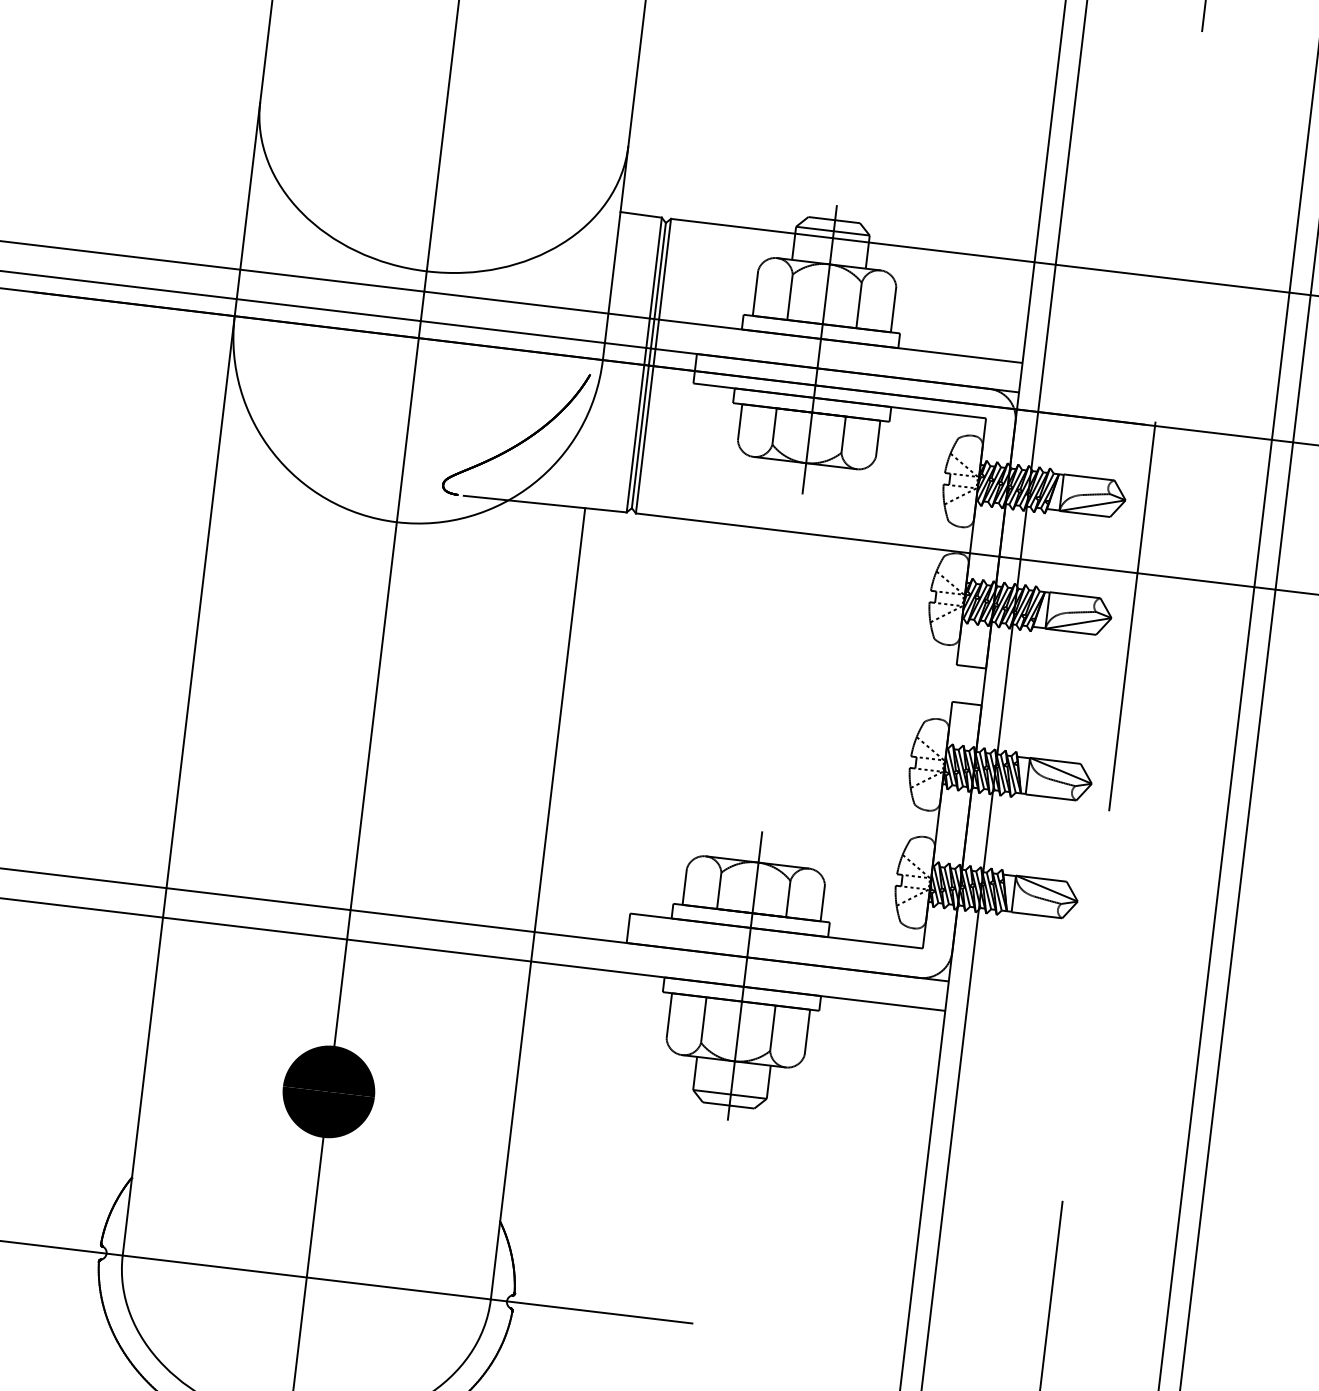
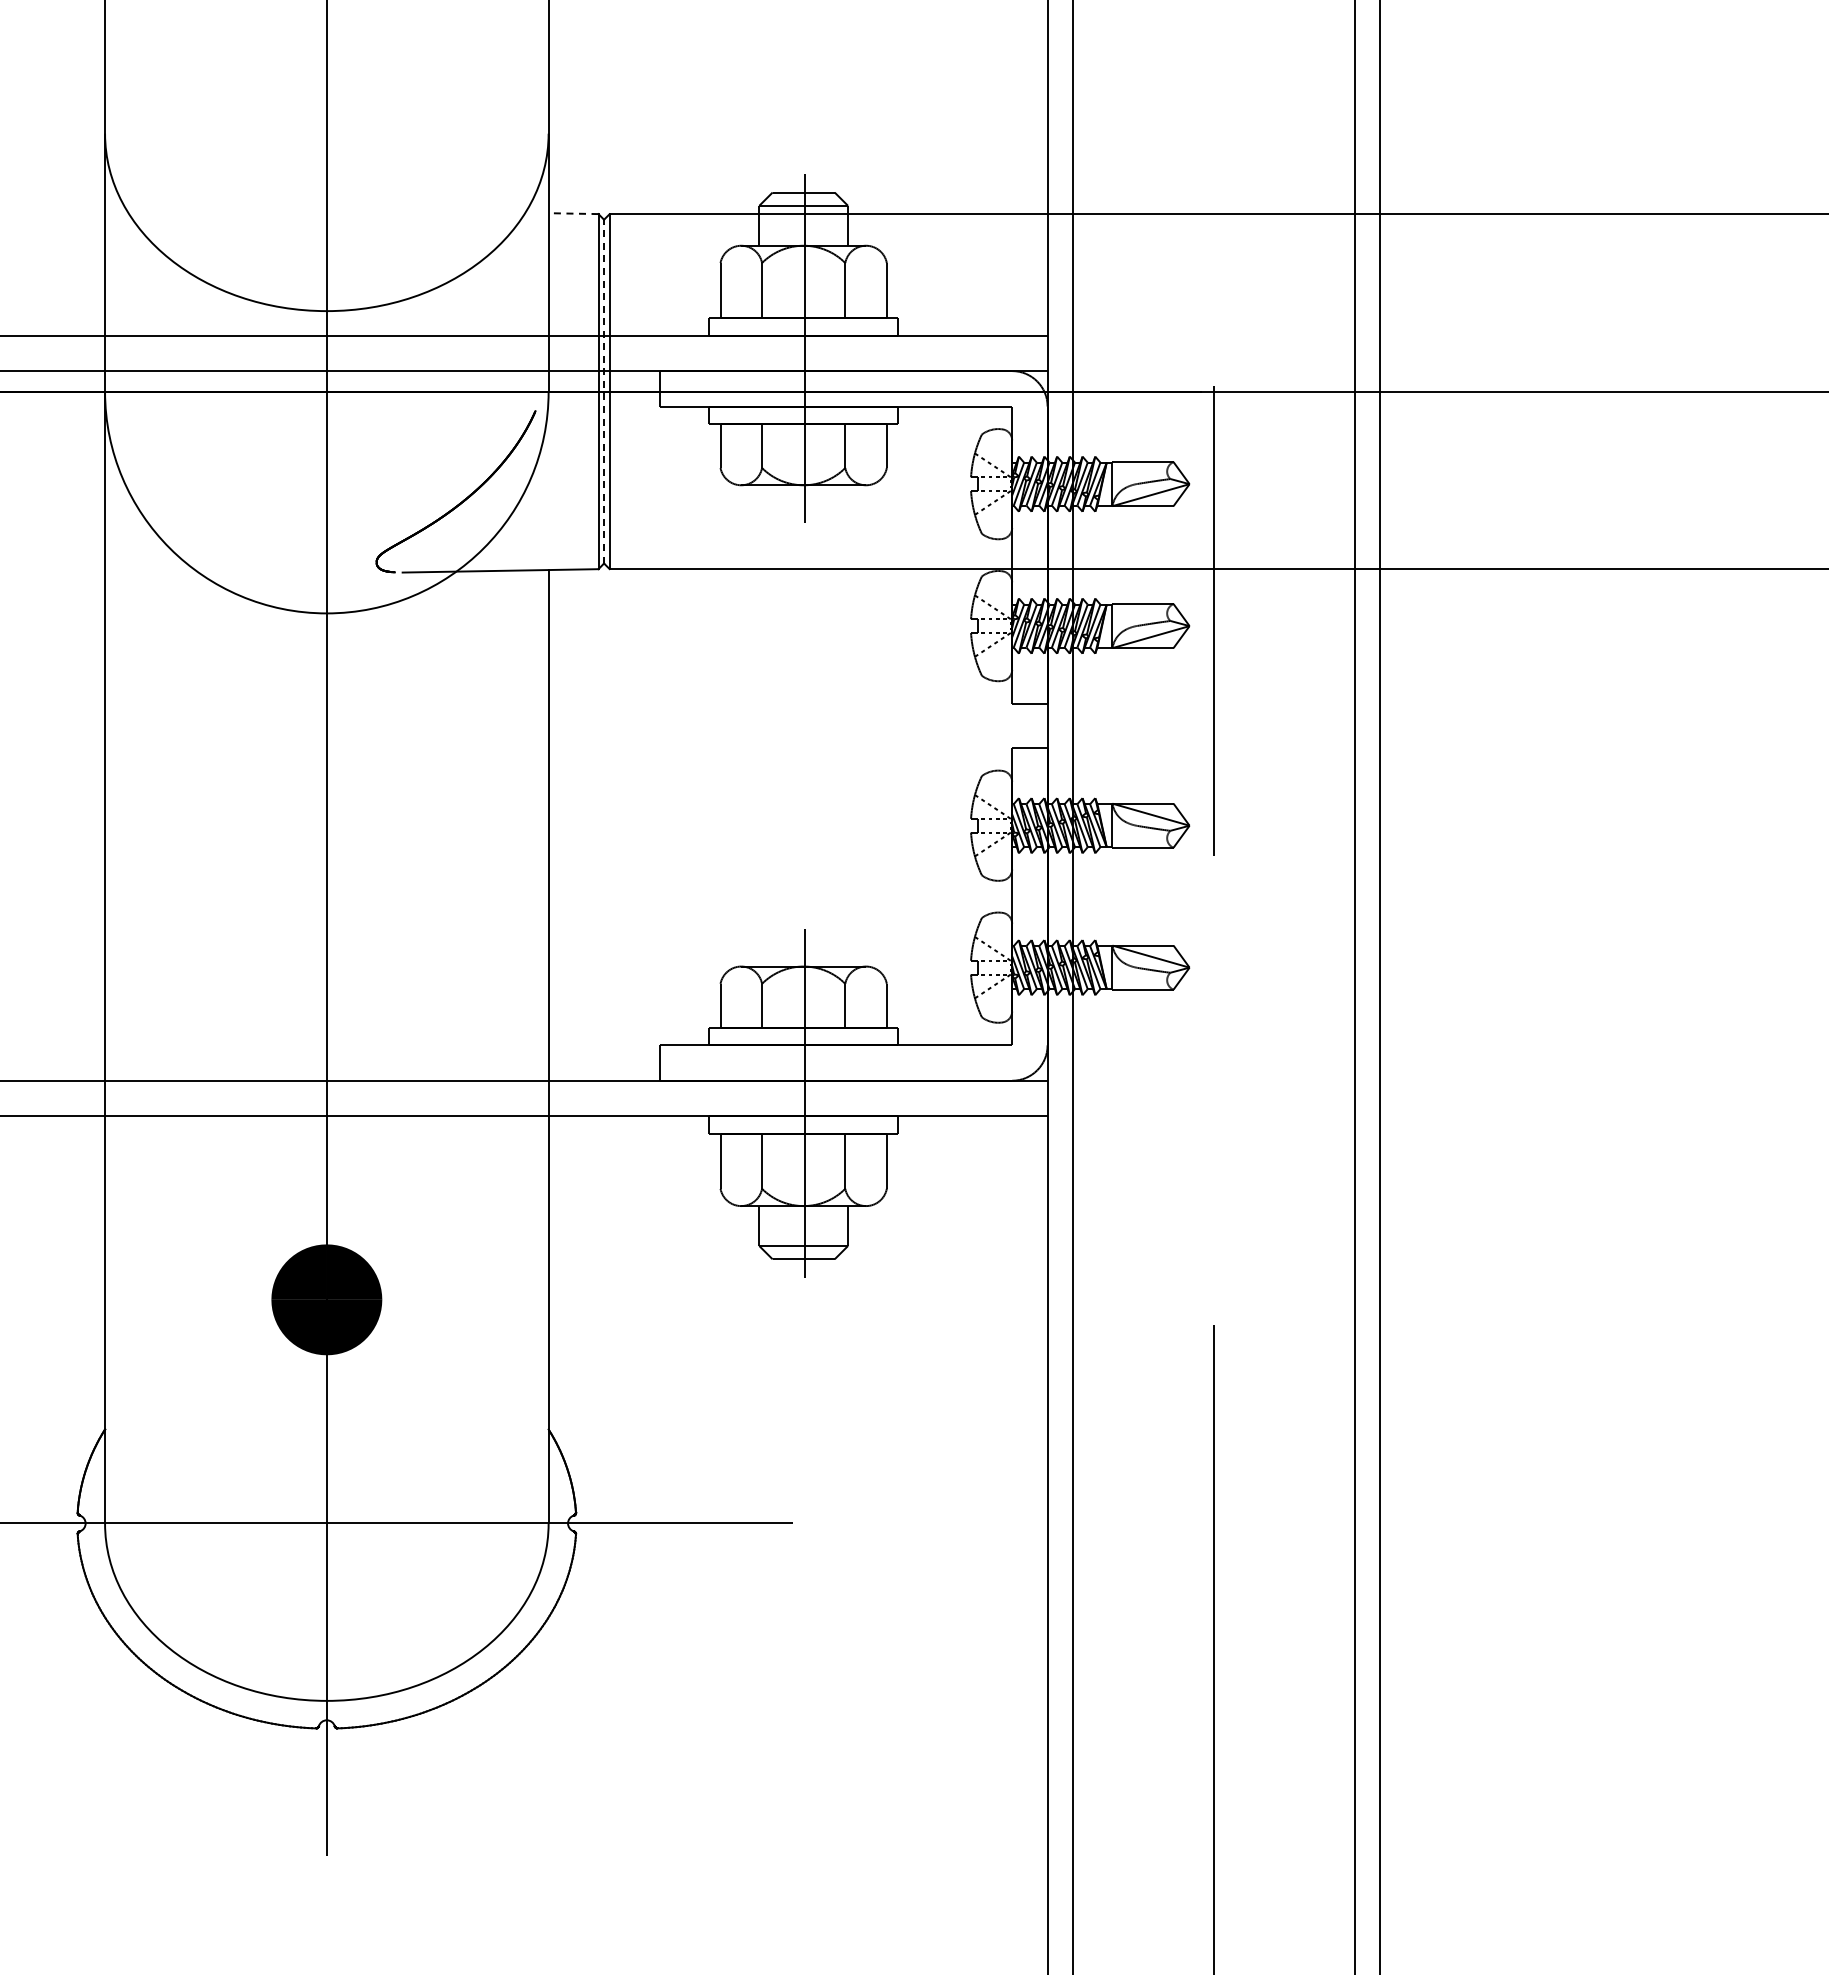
line: (641, 214) -> (573, 213), solid -> dashed
line: (649, 365) -> (604, 391), solid -> dashed

